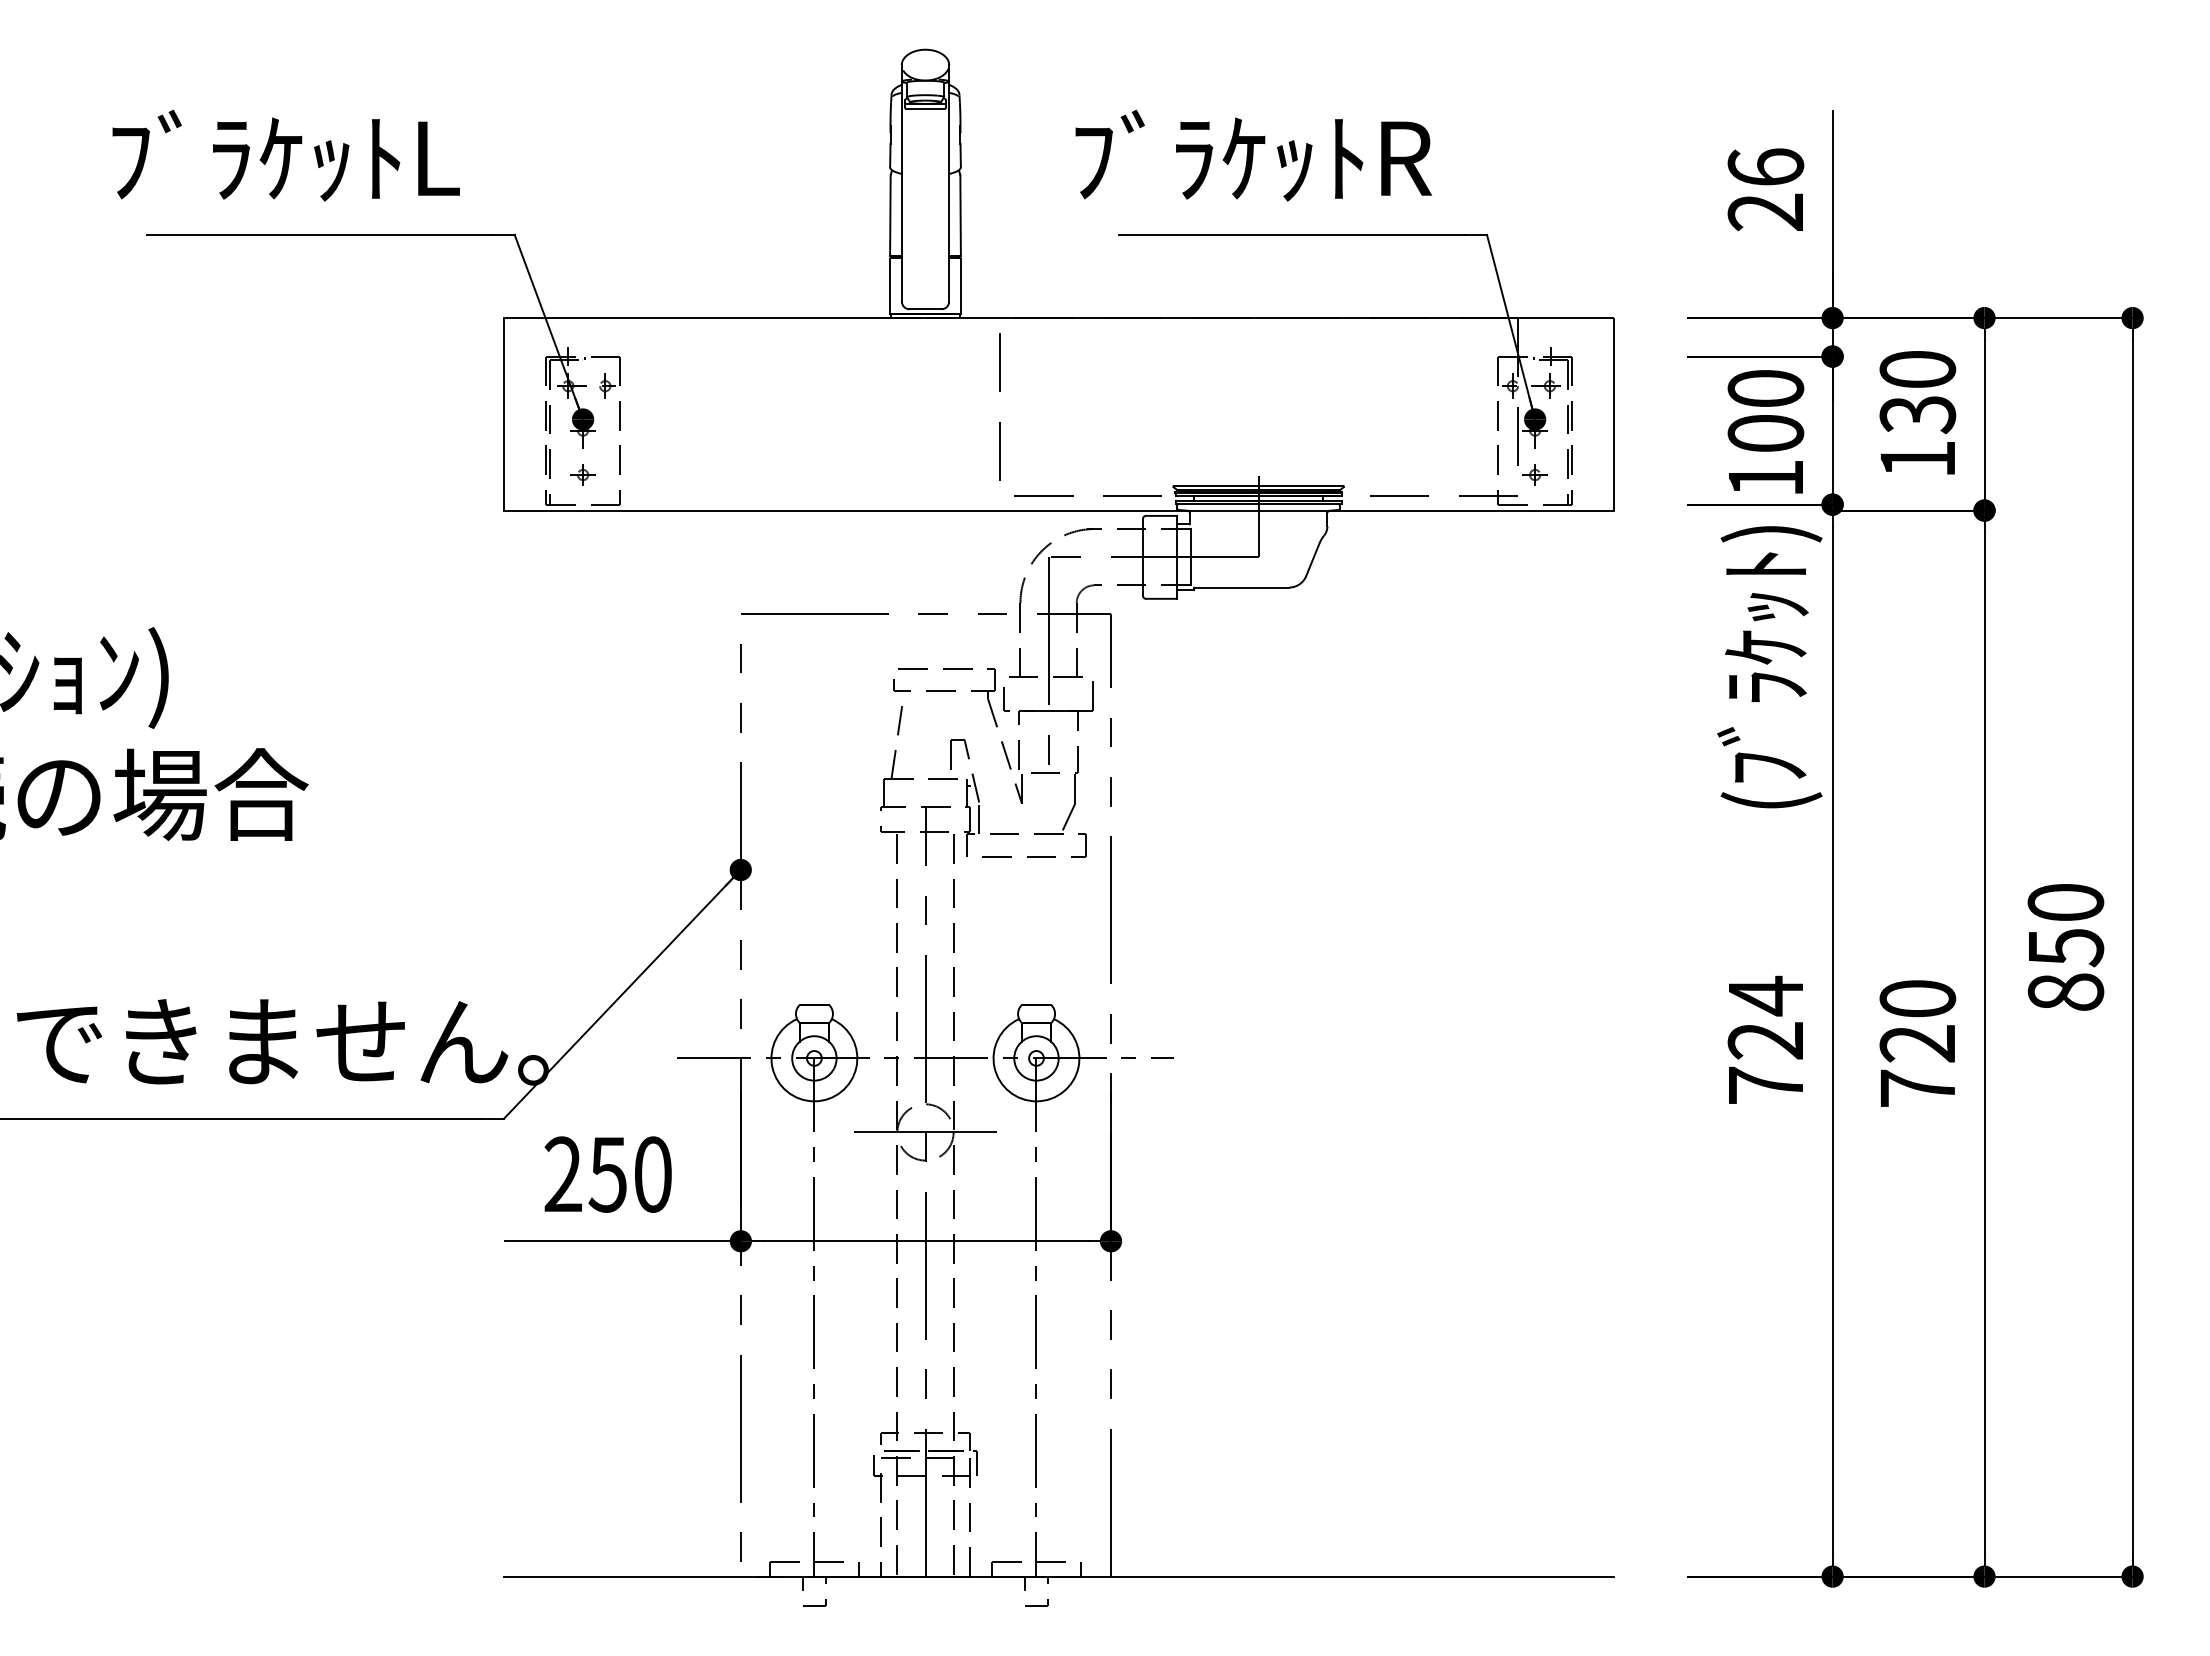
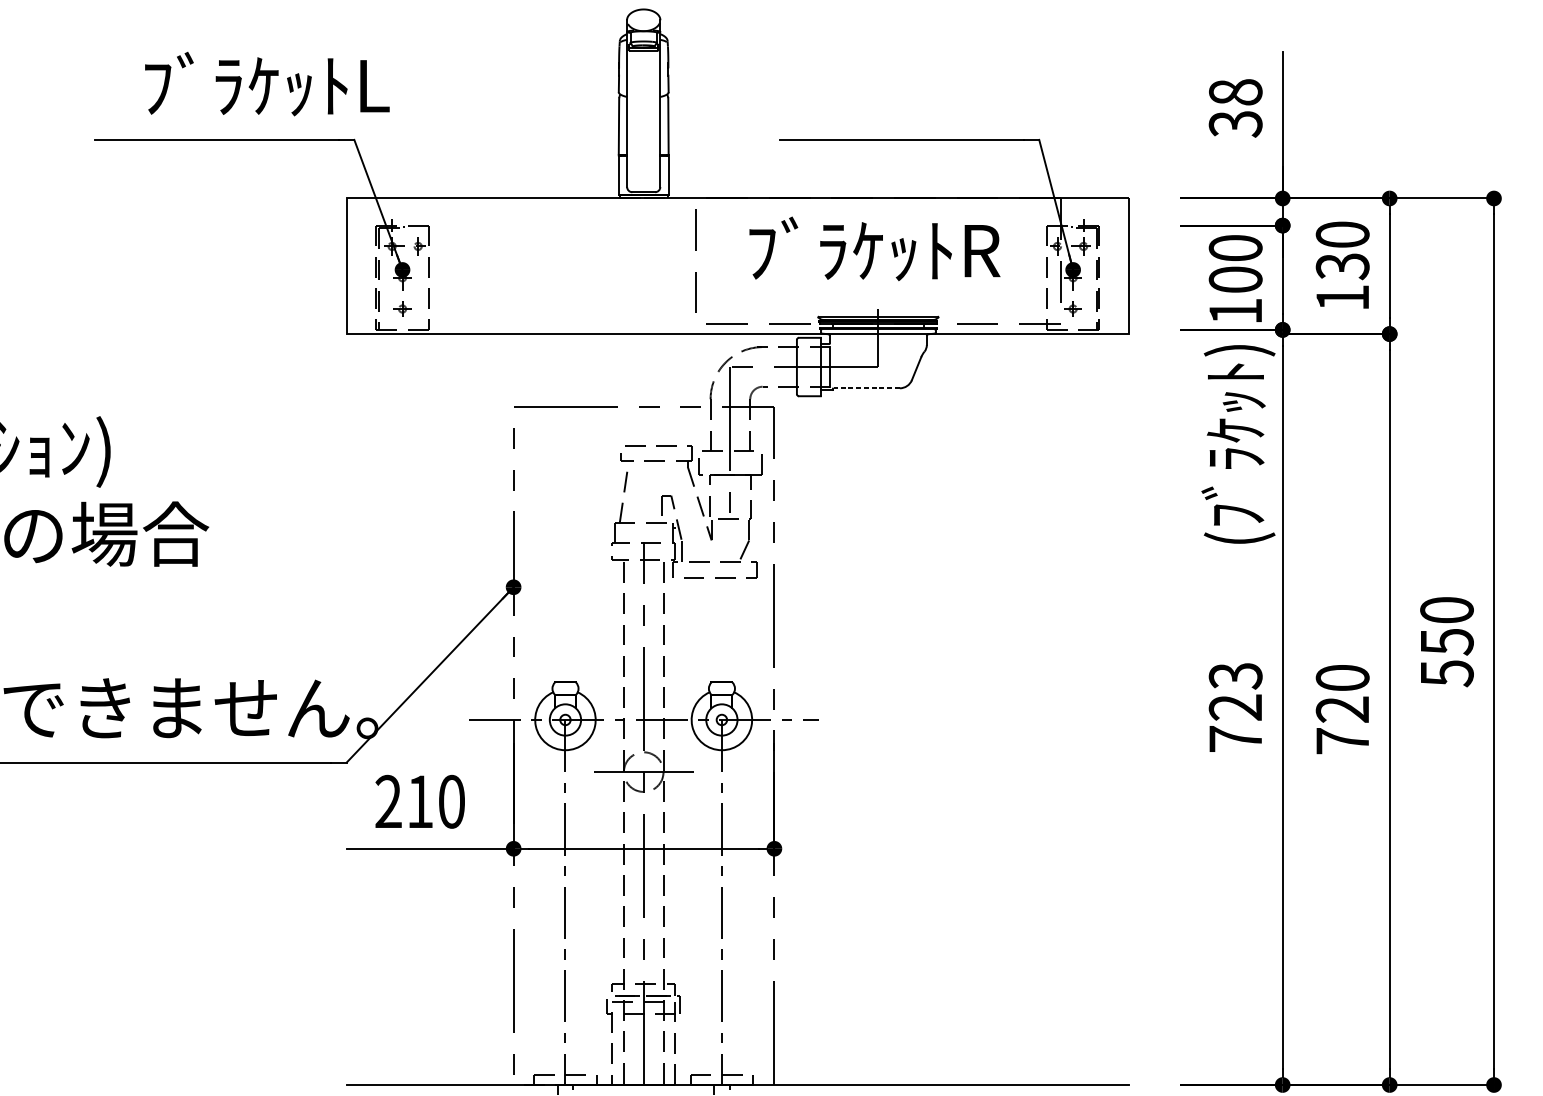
text: (285, 155) -> (266, 83), moved
text: (1253, 155) -> (874, 248), moved
text: (1765, 189) -> (1235, 107), 26 -> 38
line: (1241, 587) -> (866, 388), solid -> dashed
text: (2065, 992) -> (1446, 673), 850 -> 550
text: (1765, 995) -> (1235, 675), 724 -> 723
text: (607, 1174) -> (419, 801), 250 -> 210

